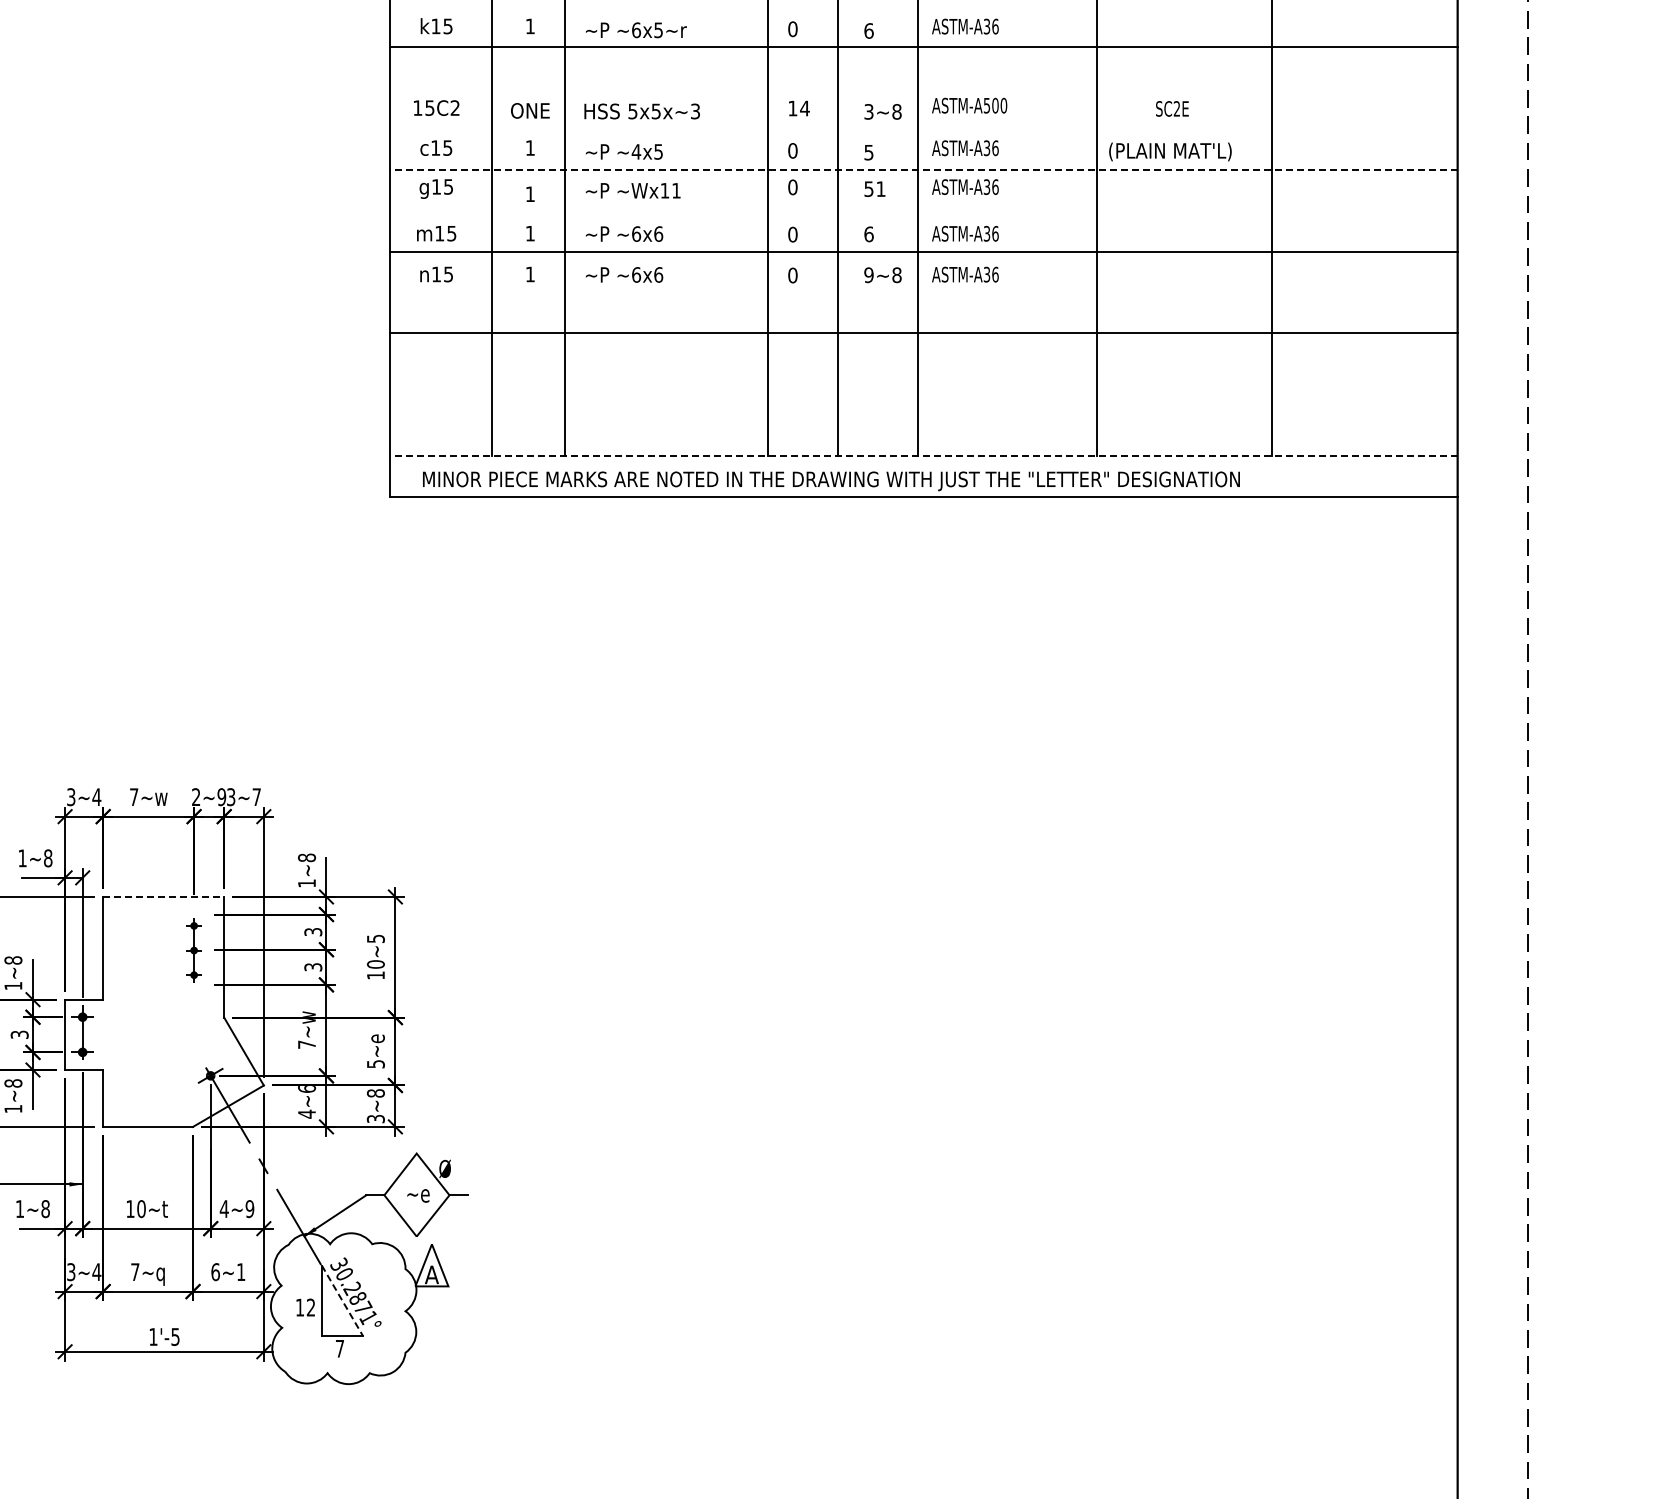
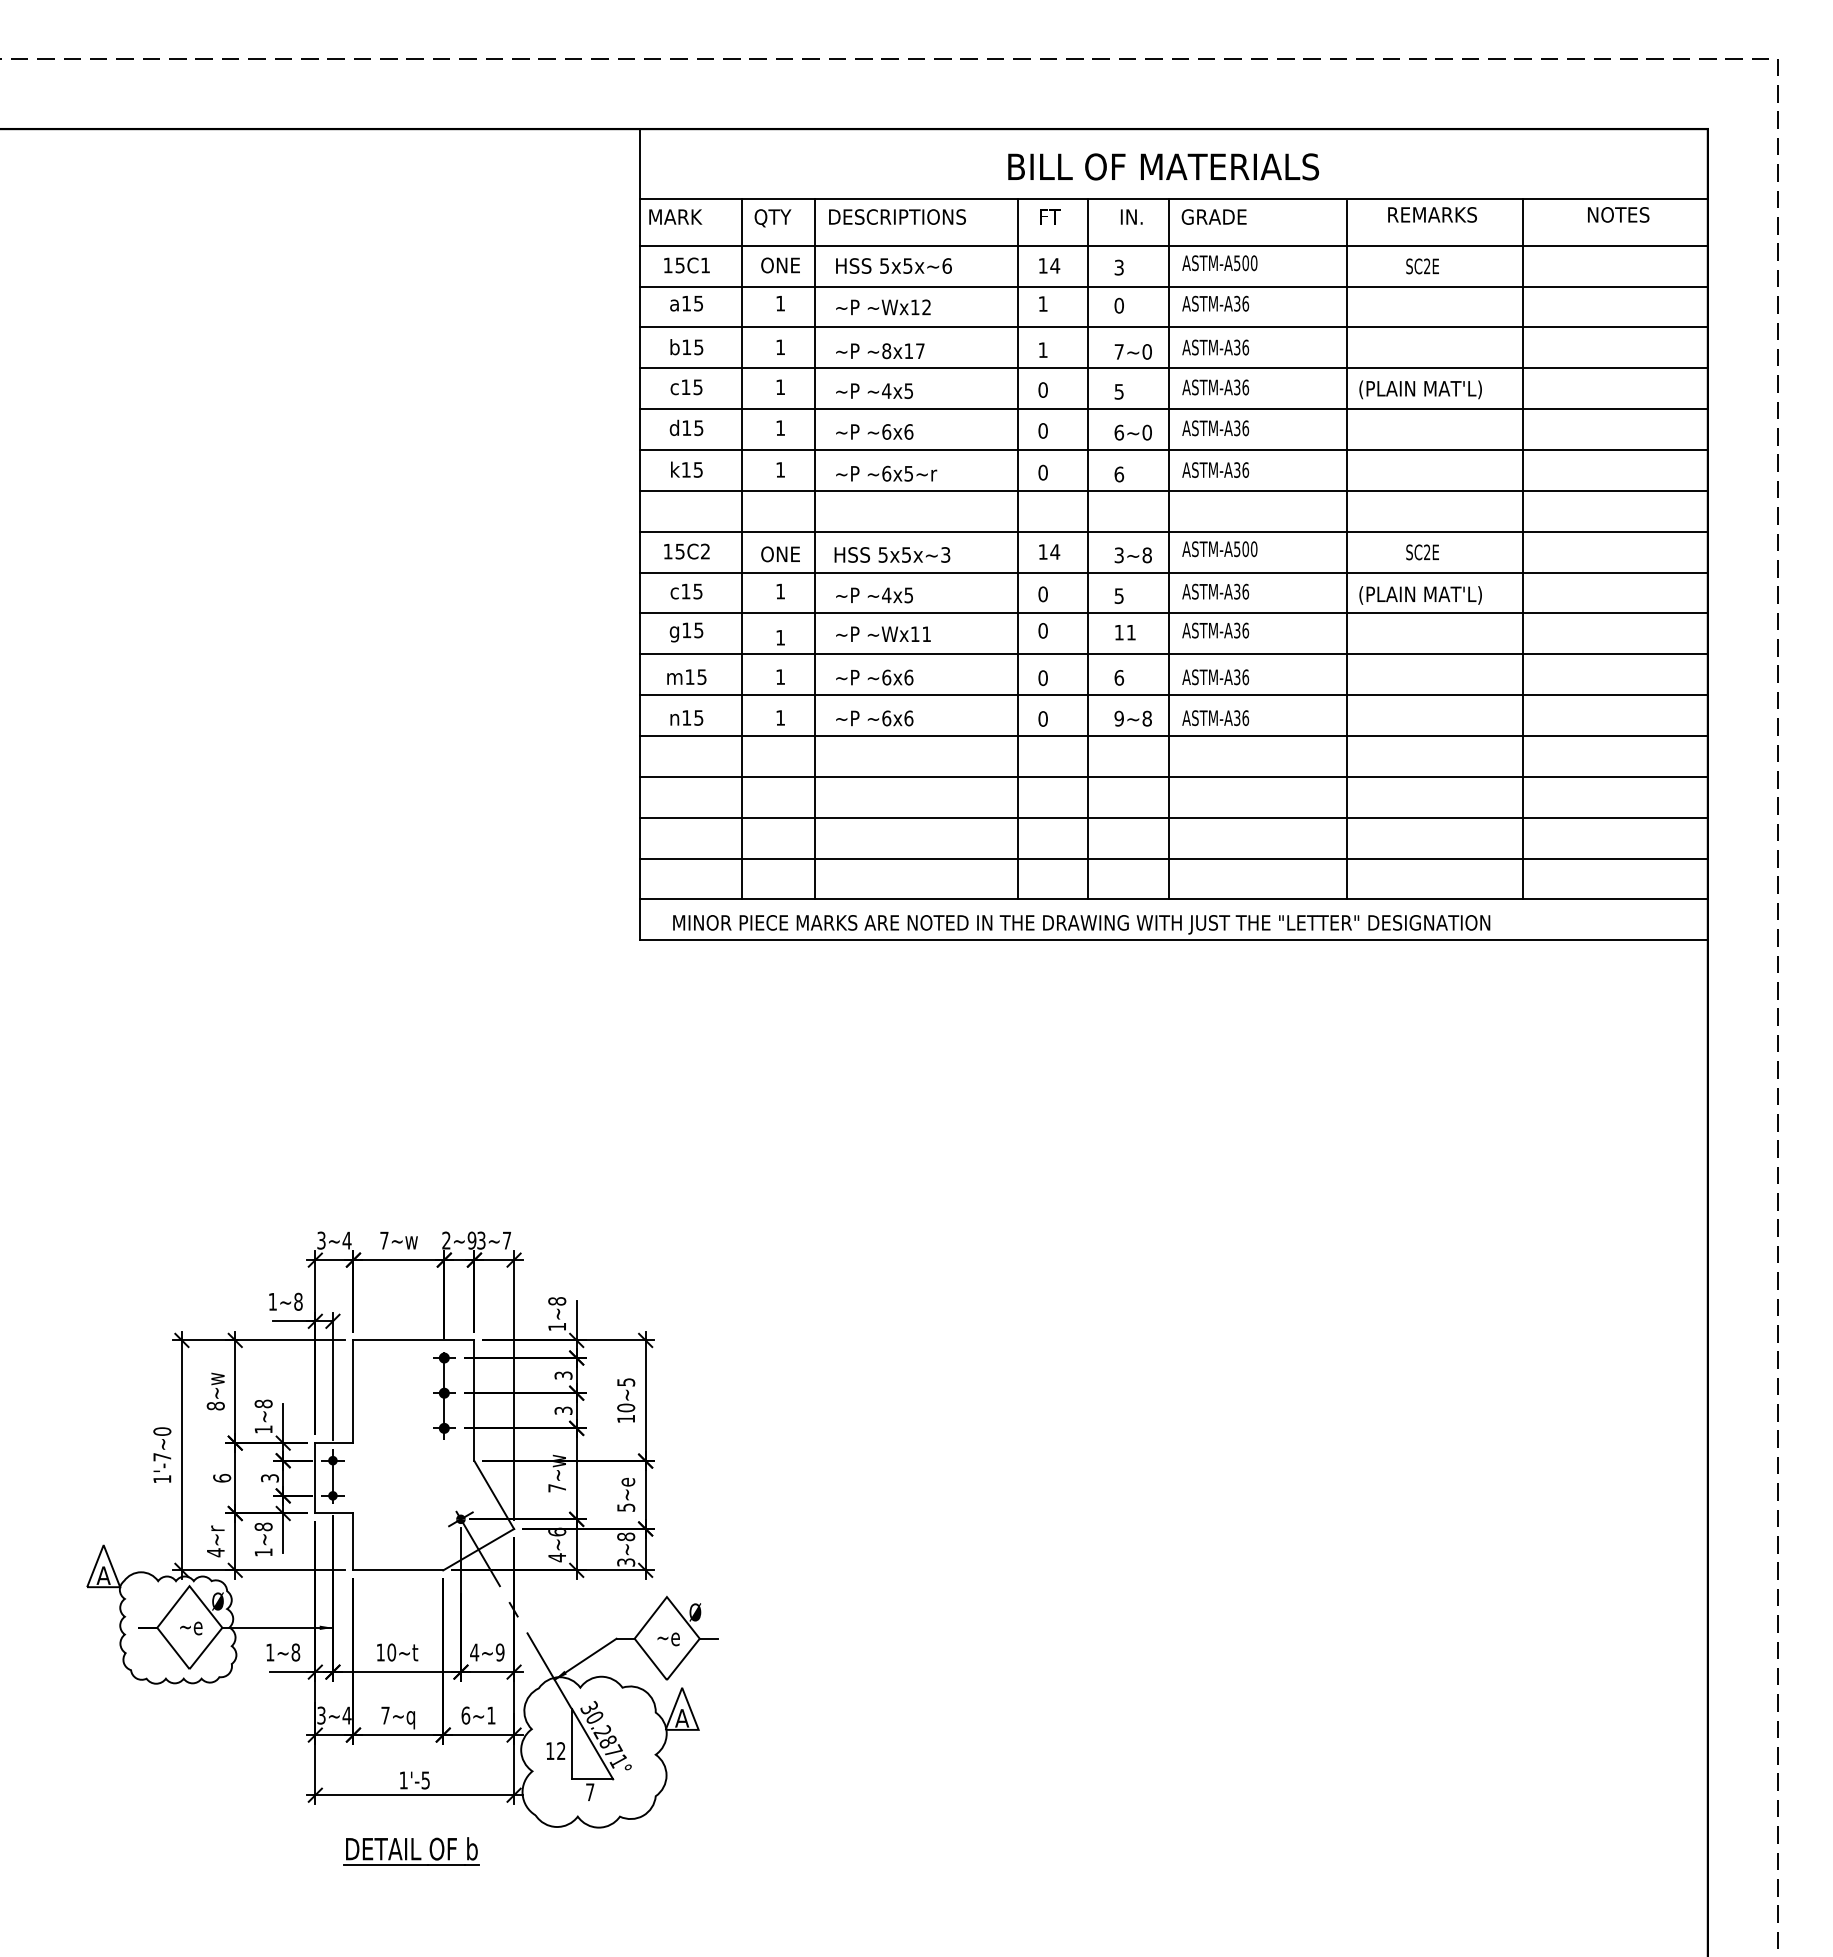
line: (923, 7) -> (1173, 450), added
line: (923, 88) -> (1173, 531), added
line: (923, 129) -> (1173, 572), added
line: (923, 170) -> (1173, 613), dashed -> solid
text: (868, 189) -> (1118, 632), 51 -> 11
line: (923, 211) -> (1173, 654), added
line: (923, 293) -> (1173, 736), added
line: (923, 374) -> (1173, 817), added
line: (923, 415) -> (1173, 858), added
line: (923, 456) -> (1173, 899), dashed -> solid
line: (164, 897) -> (414, 1340), dashed -> solid
part: (194, 952) -> (444, 1395), size x1.43
line: (342, 1301) -> (592, 1744), dashed -> solid
part: (161, 1408) -> (411, 1851), added

